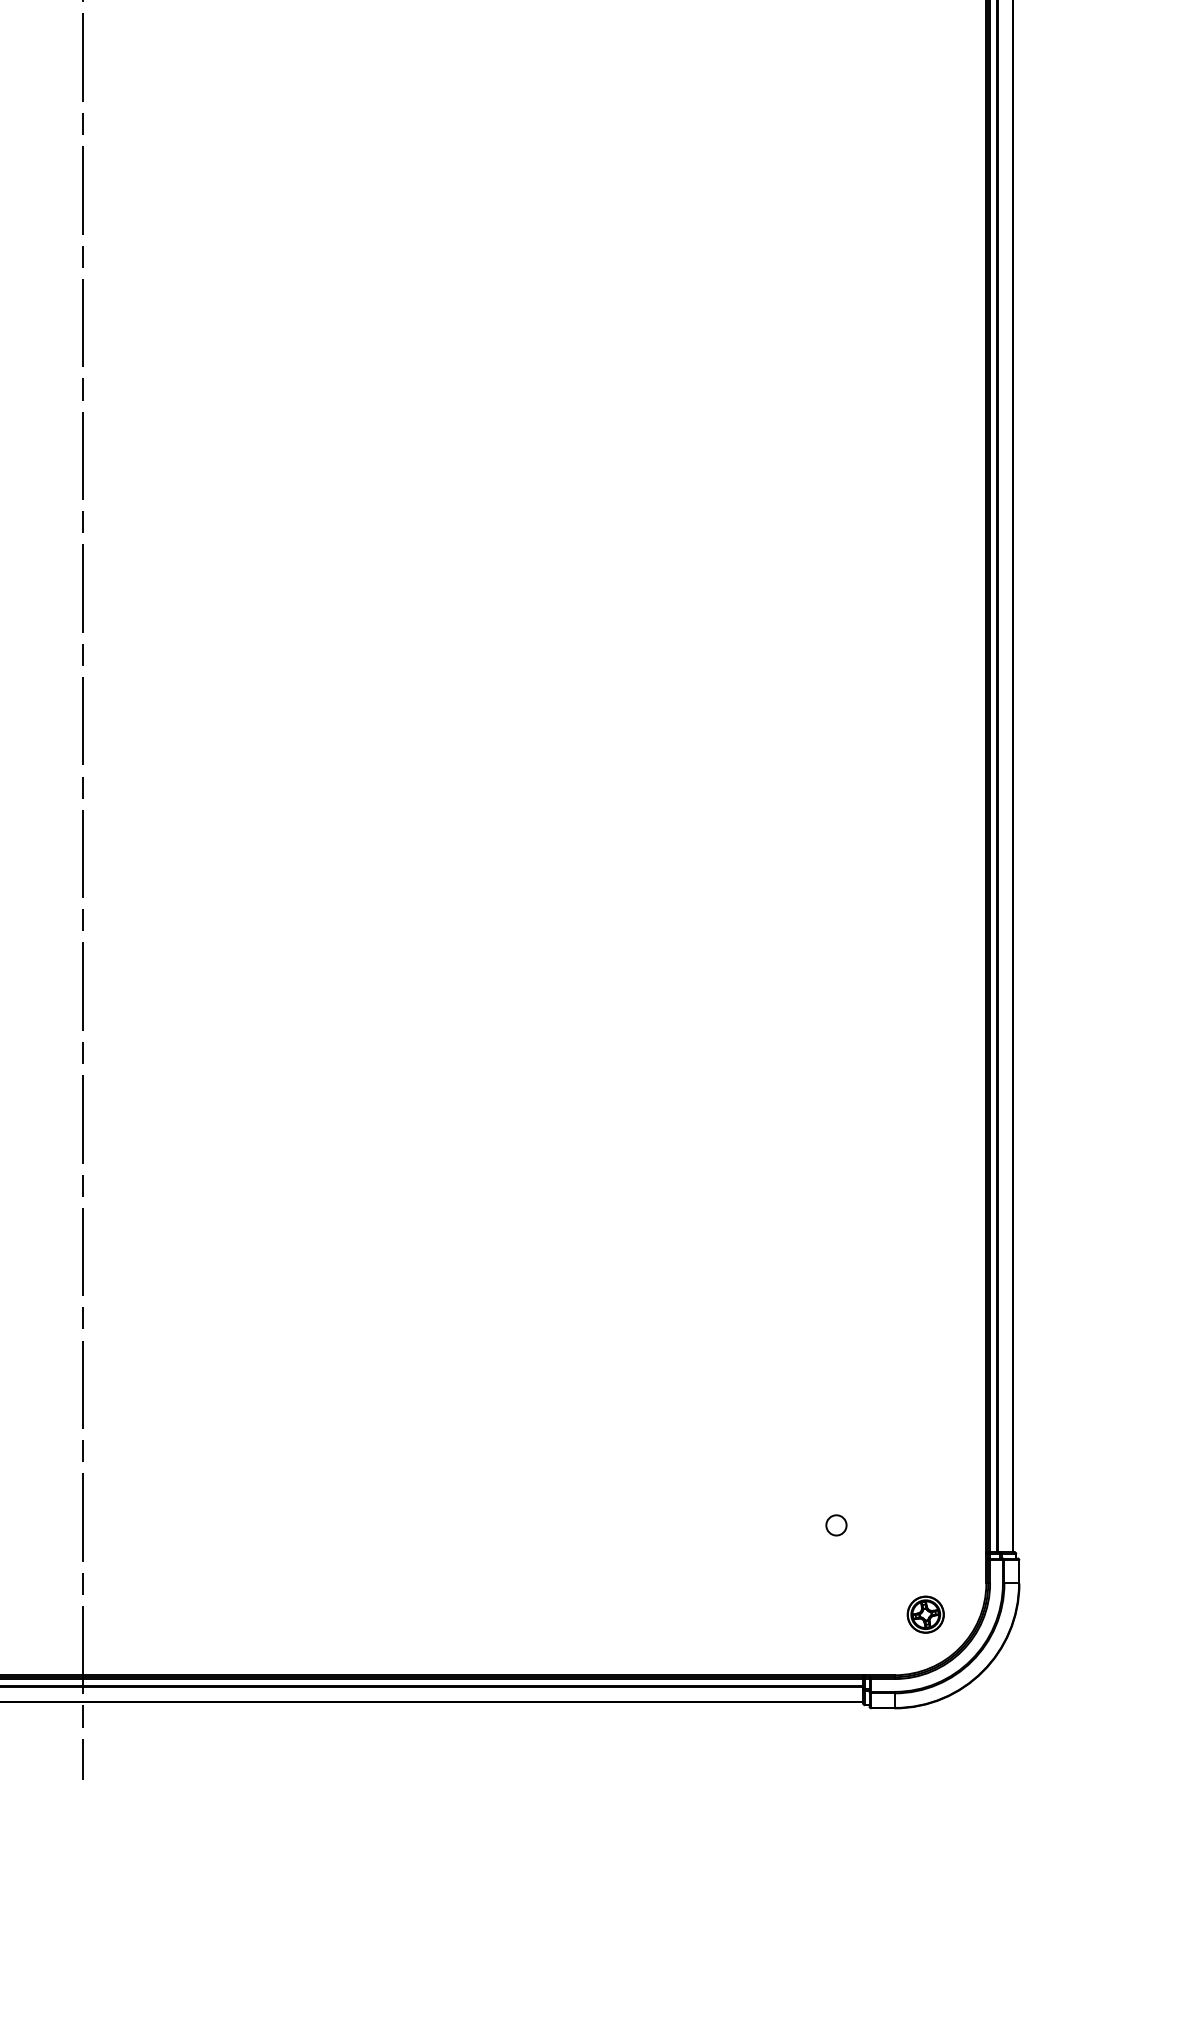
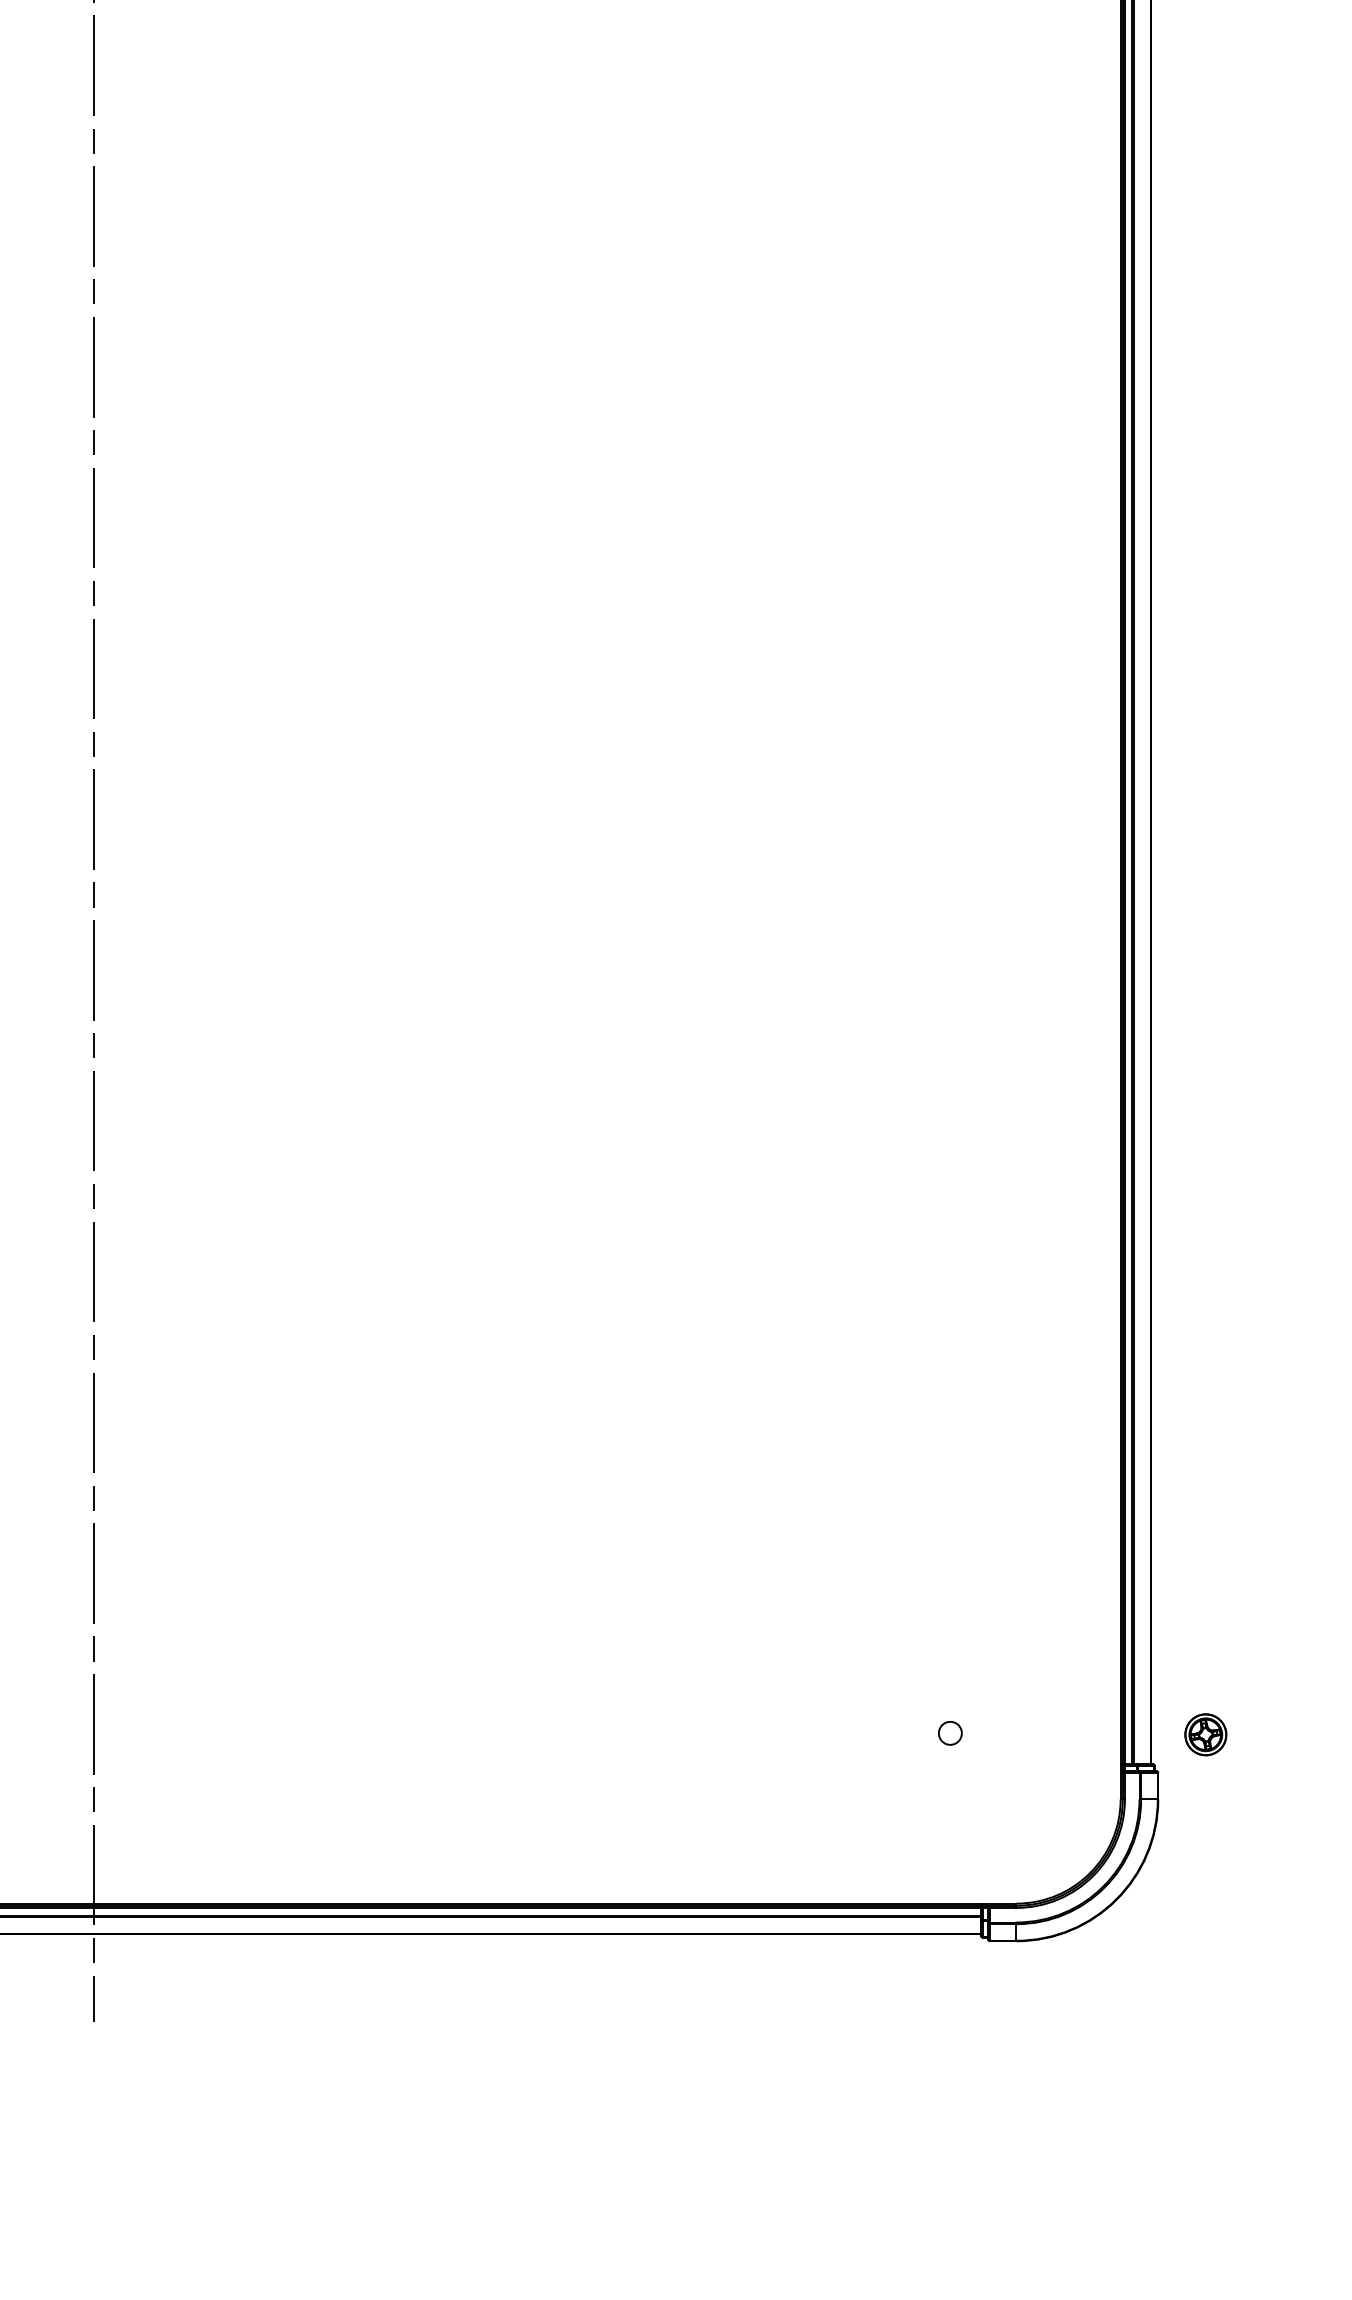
part: (925, 1614) -> (1205, 1734), moved

